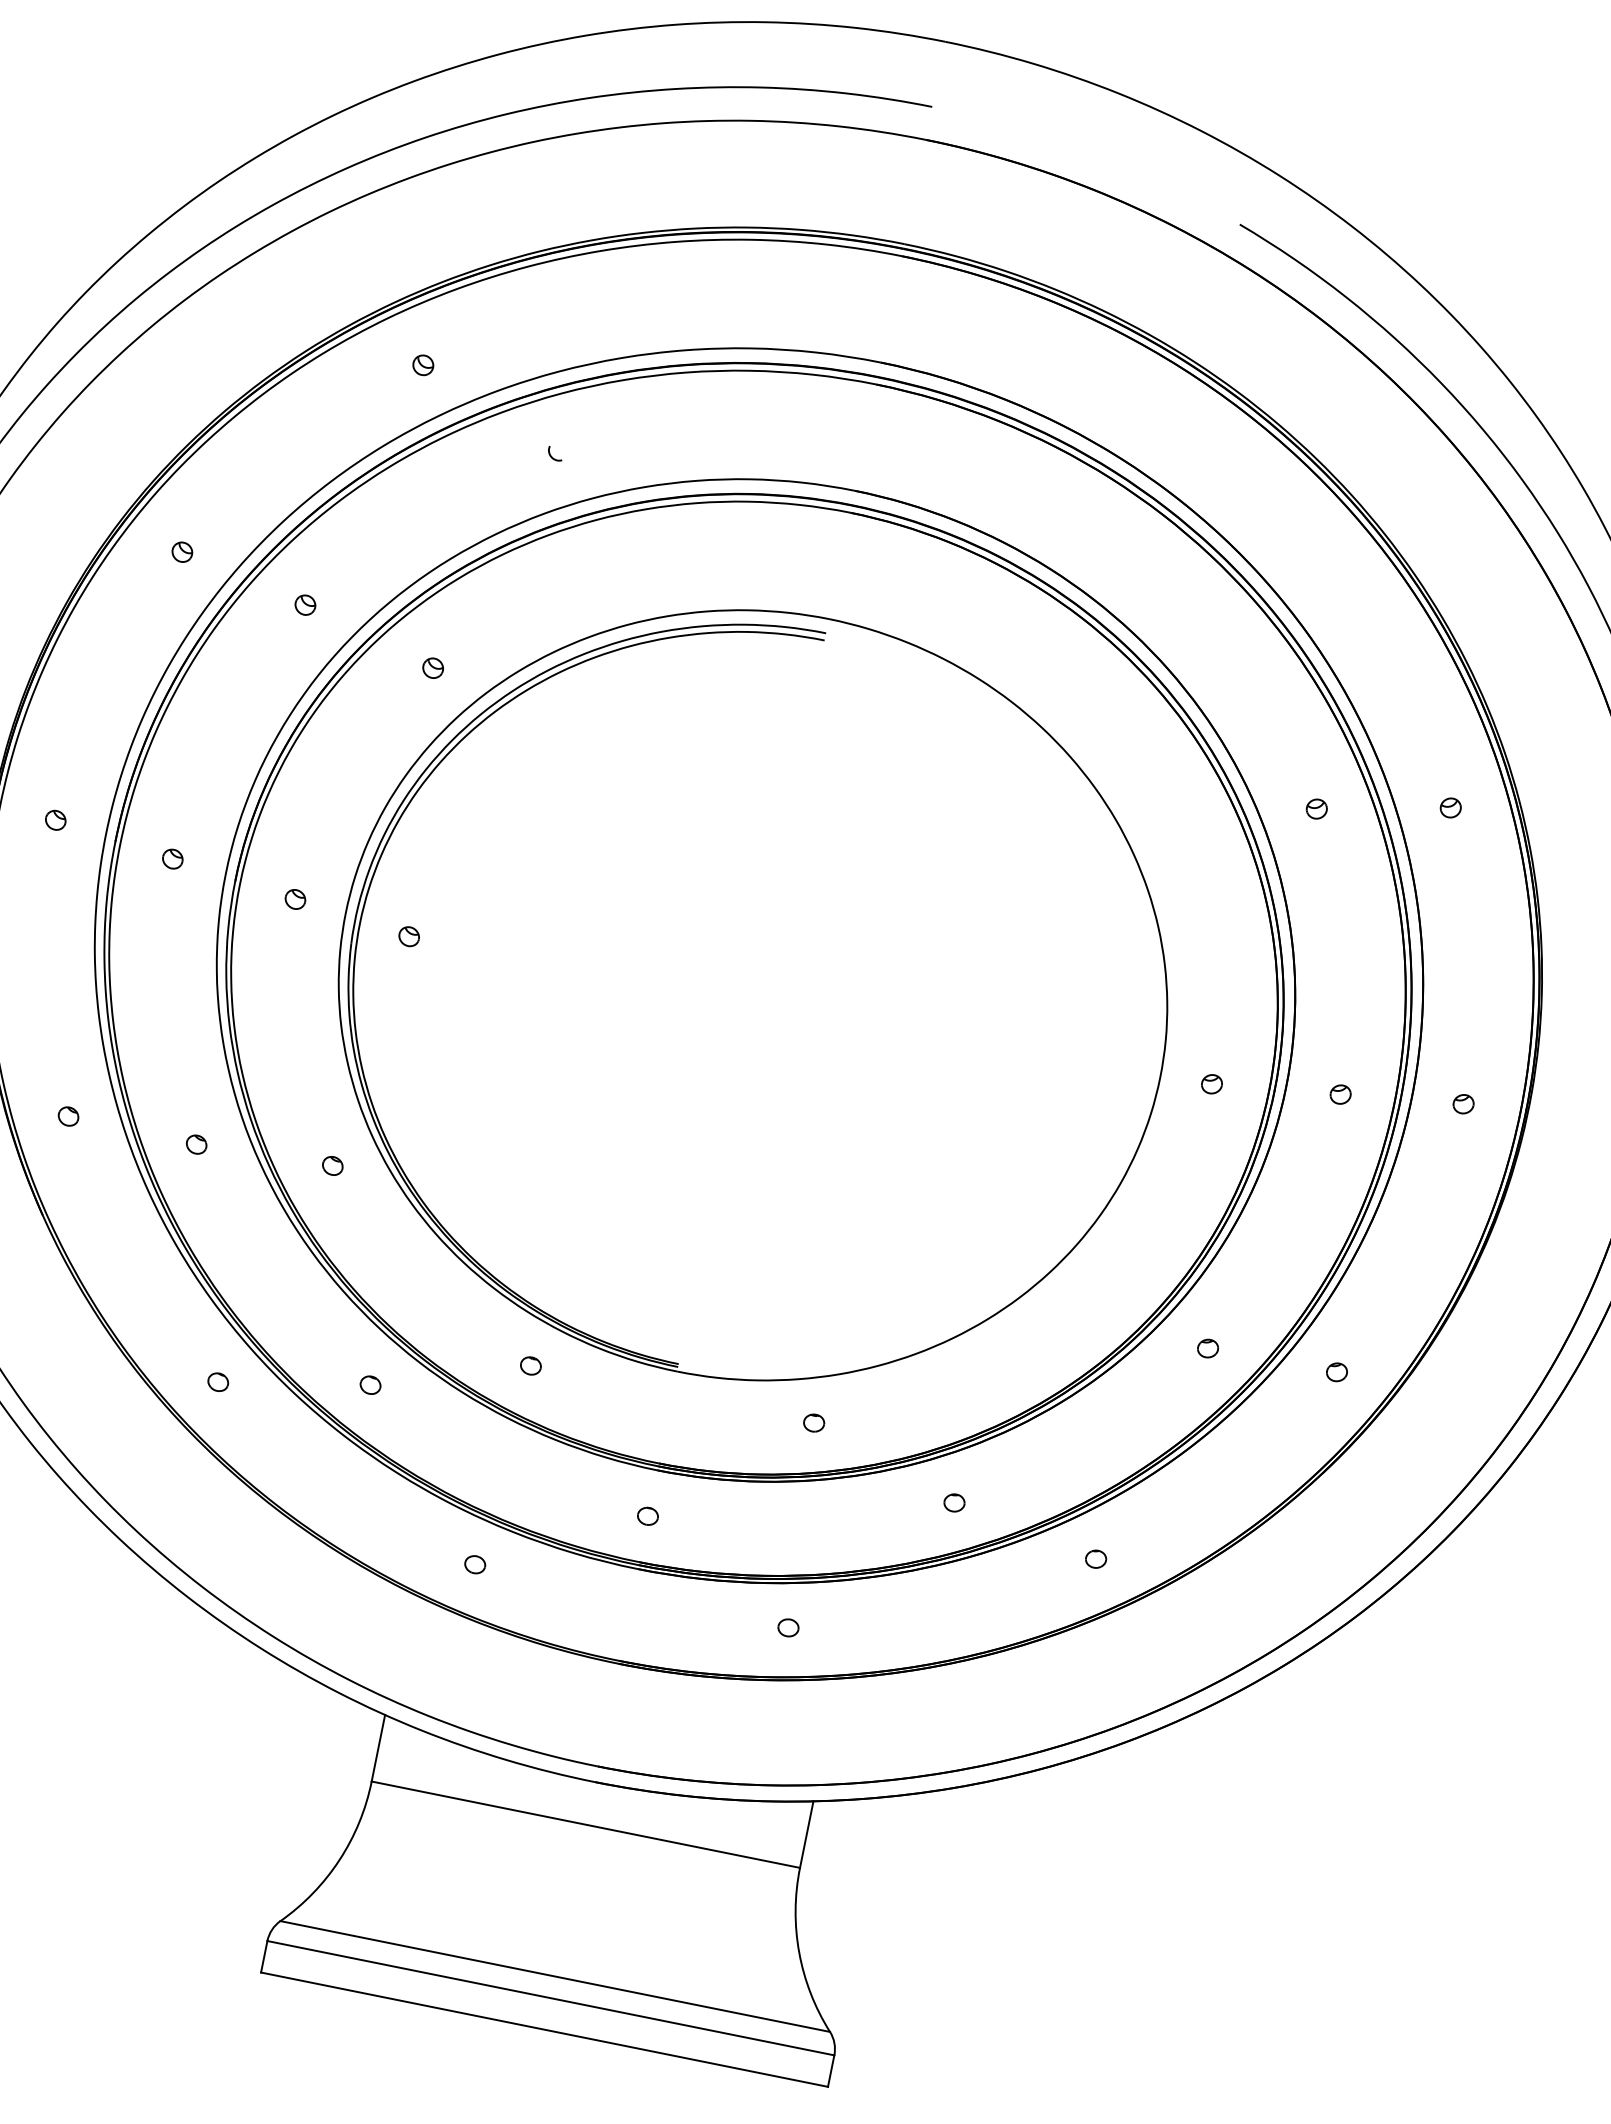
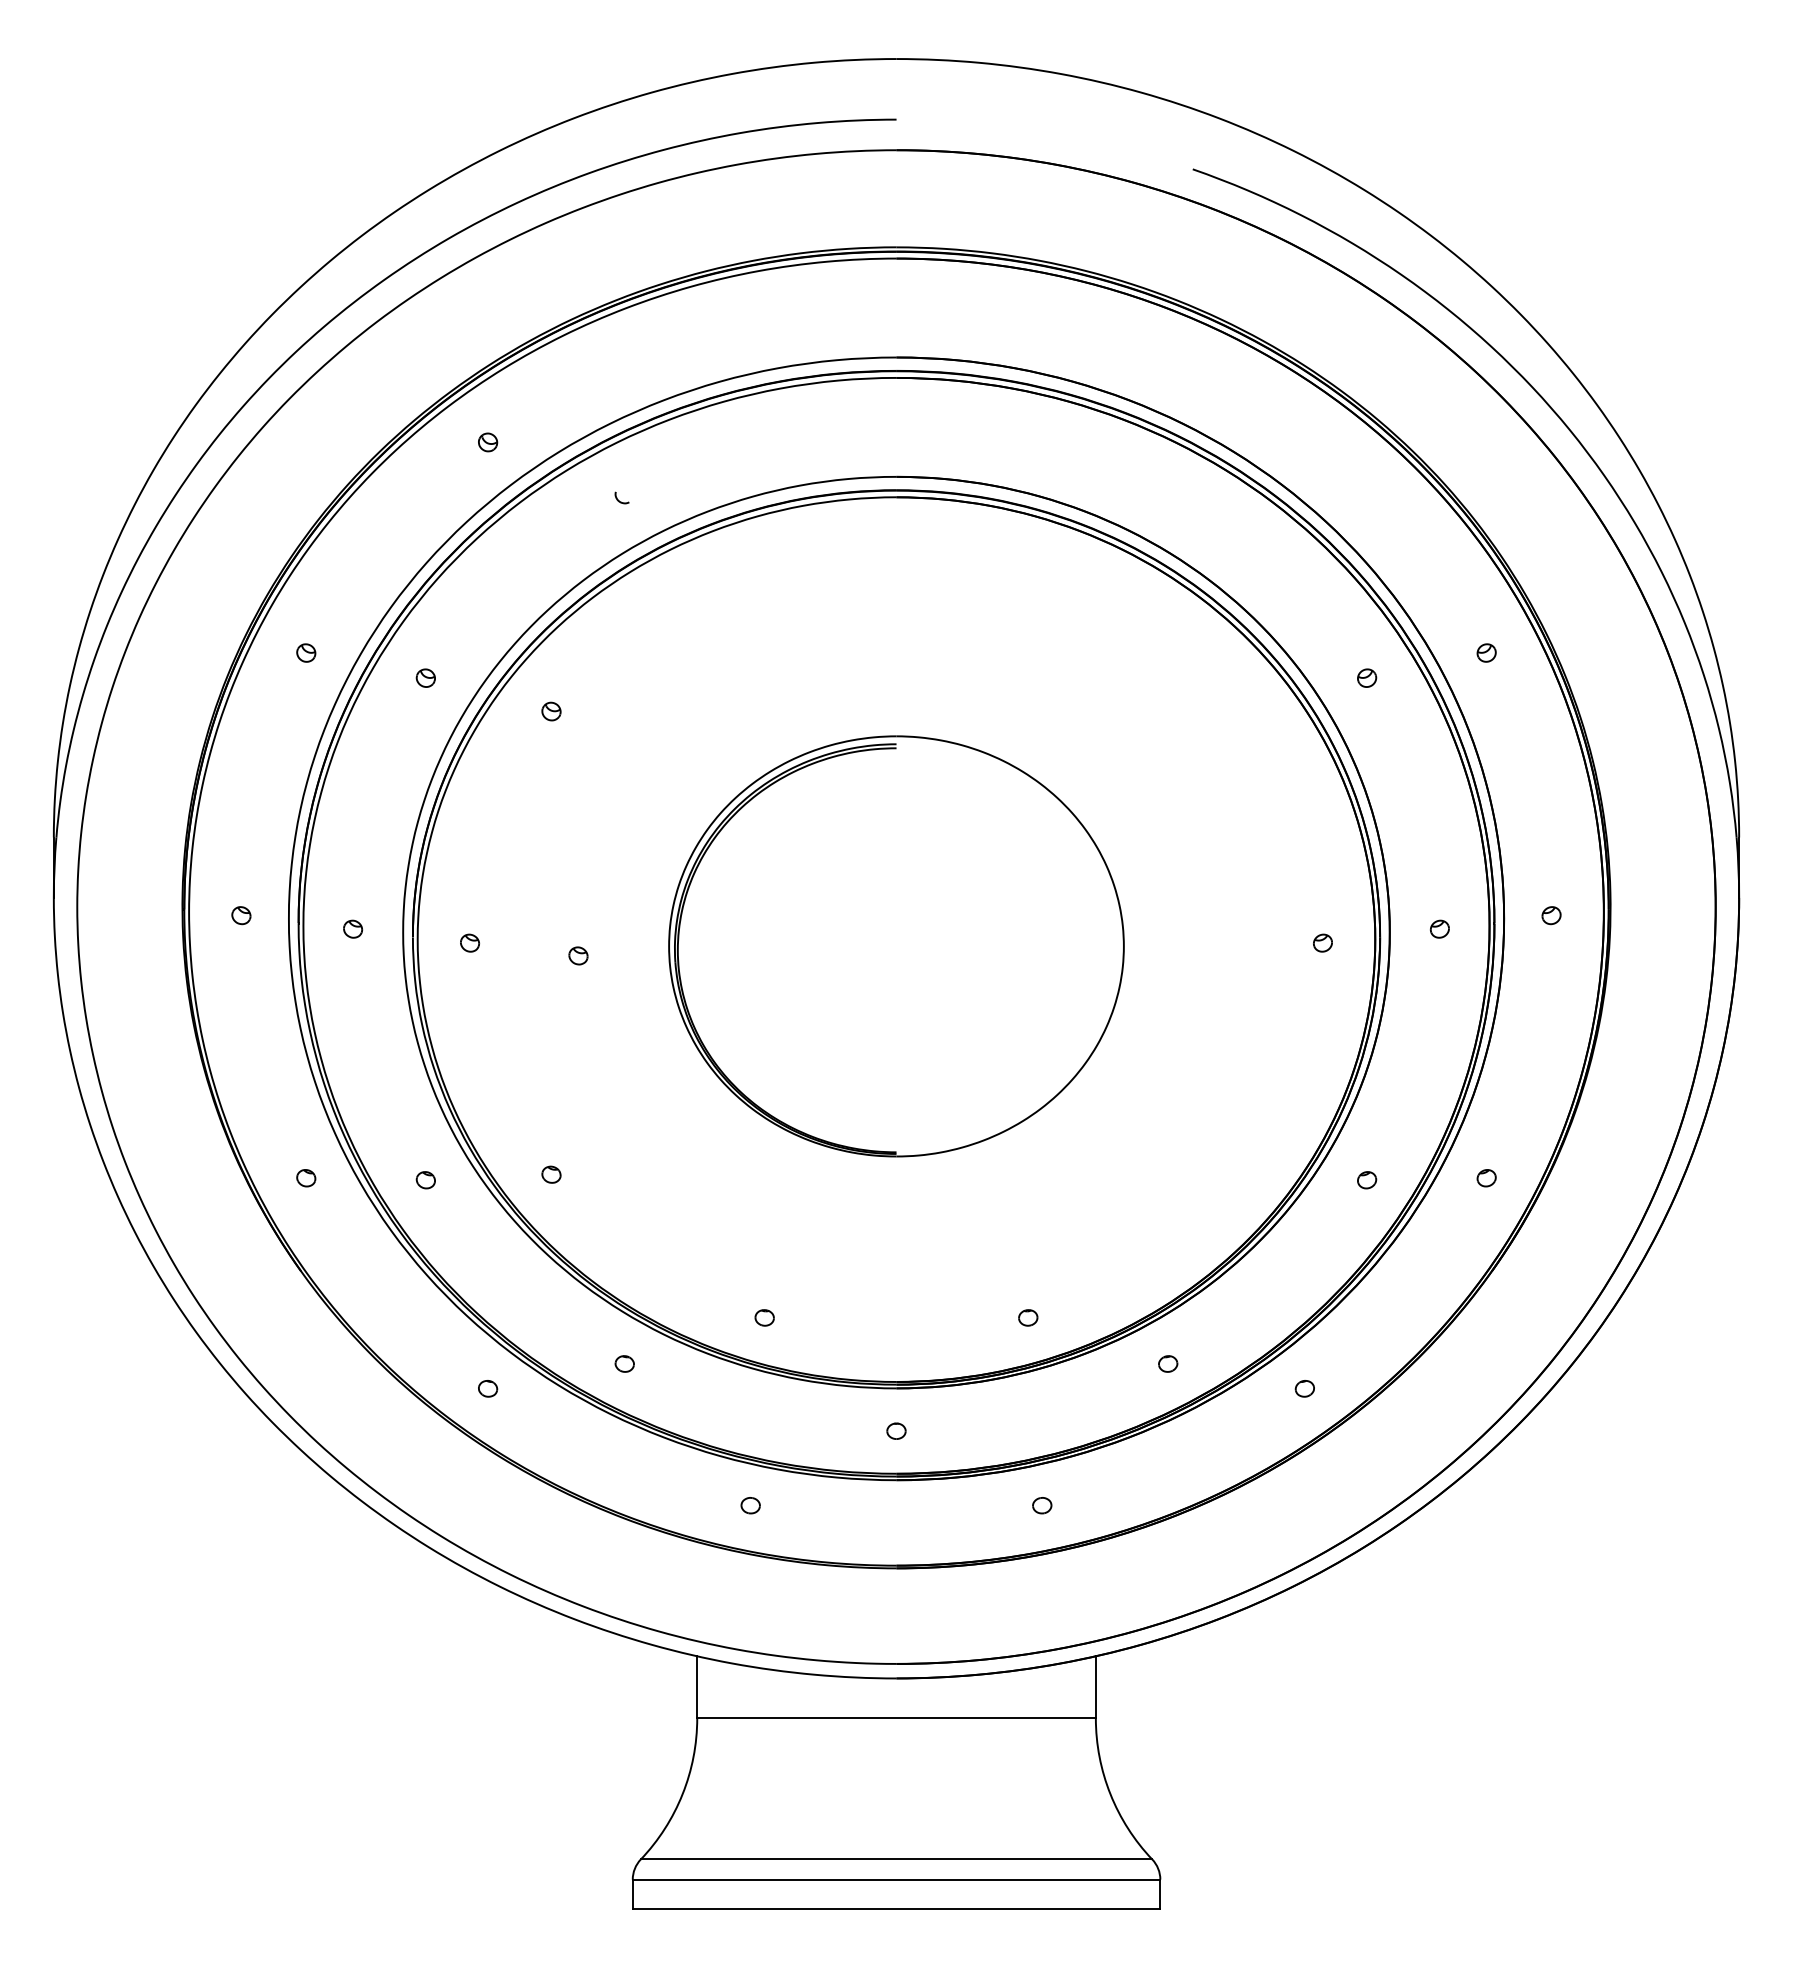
part: (753, 995) -> (896, 946), size x0.6

